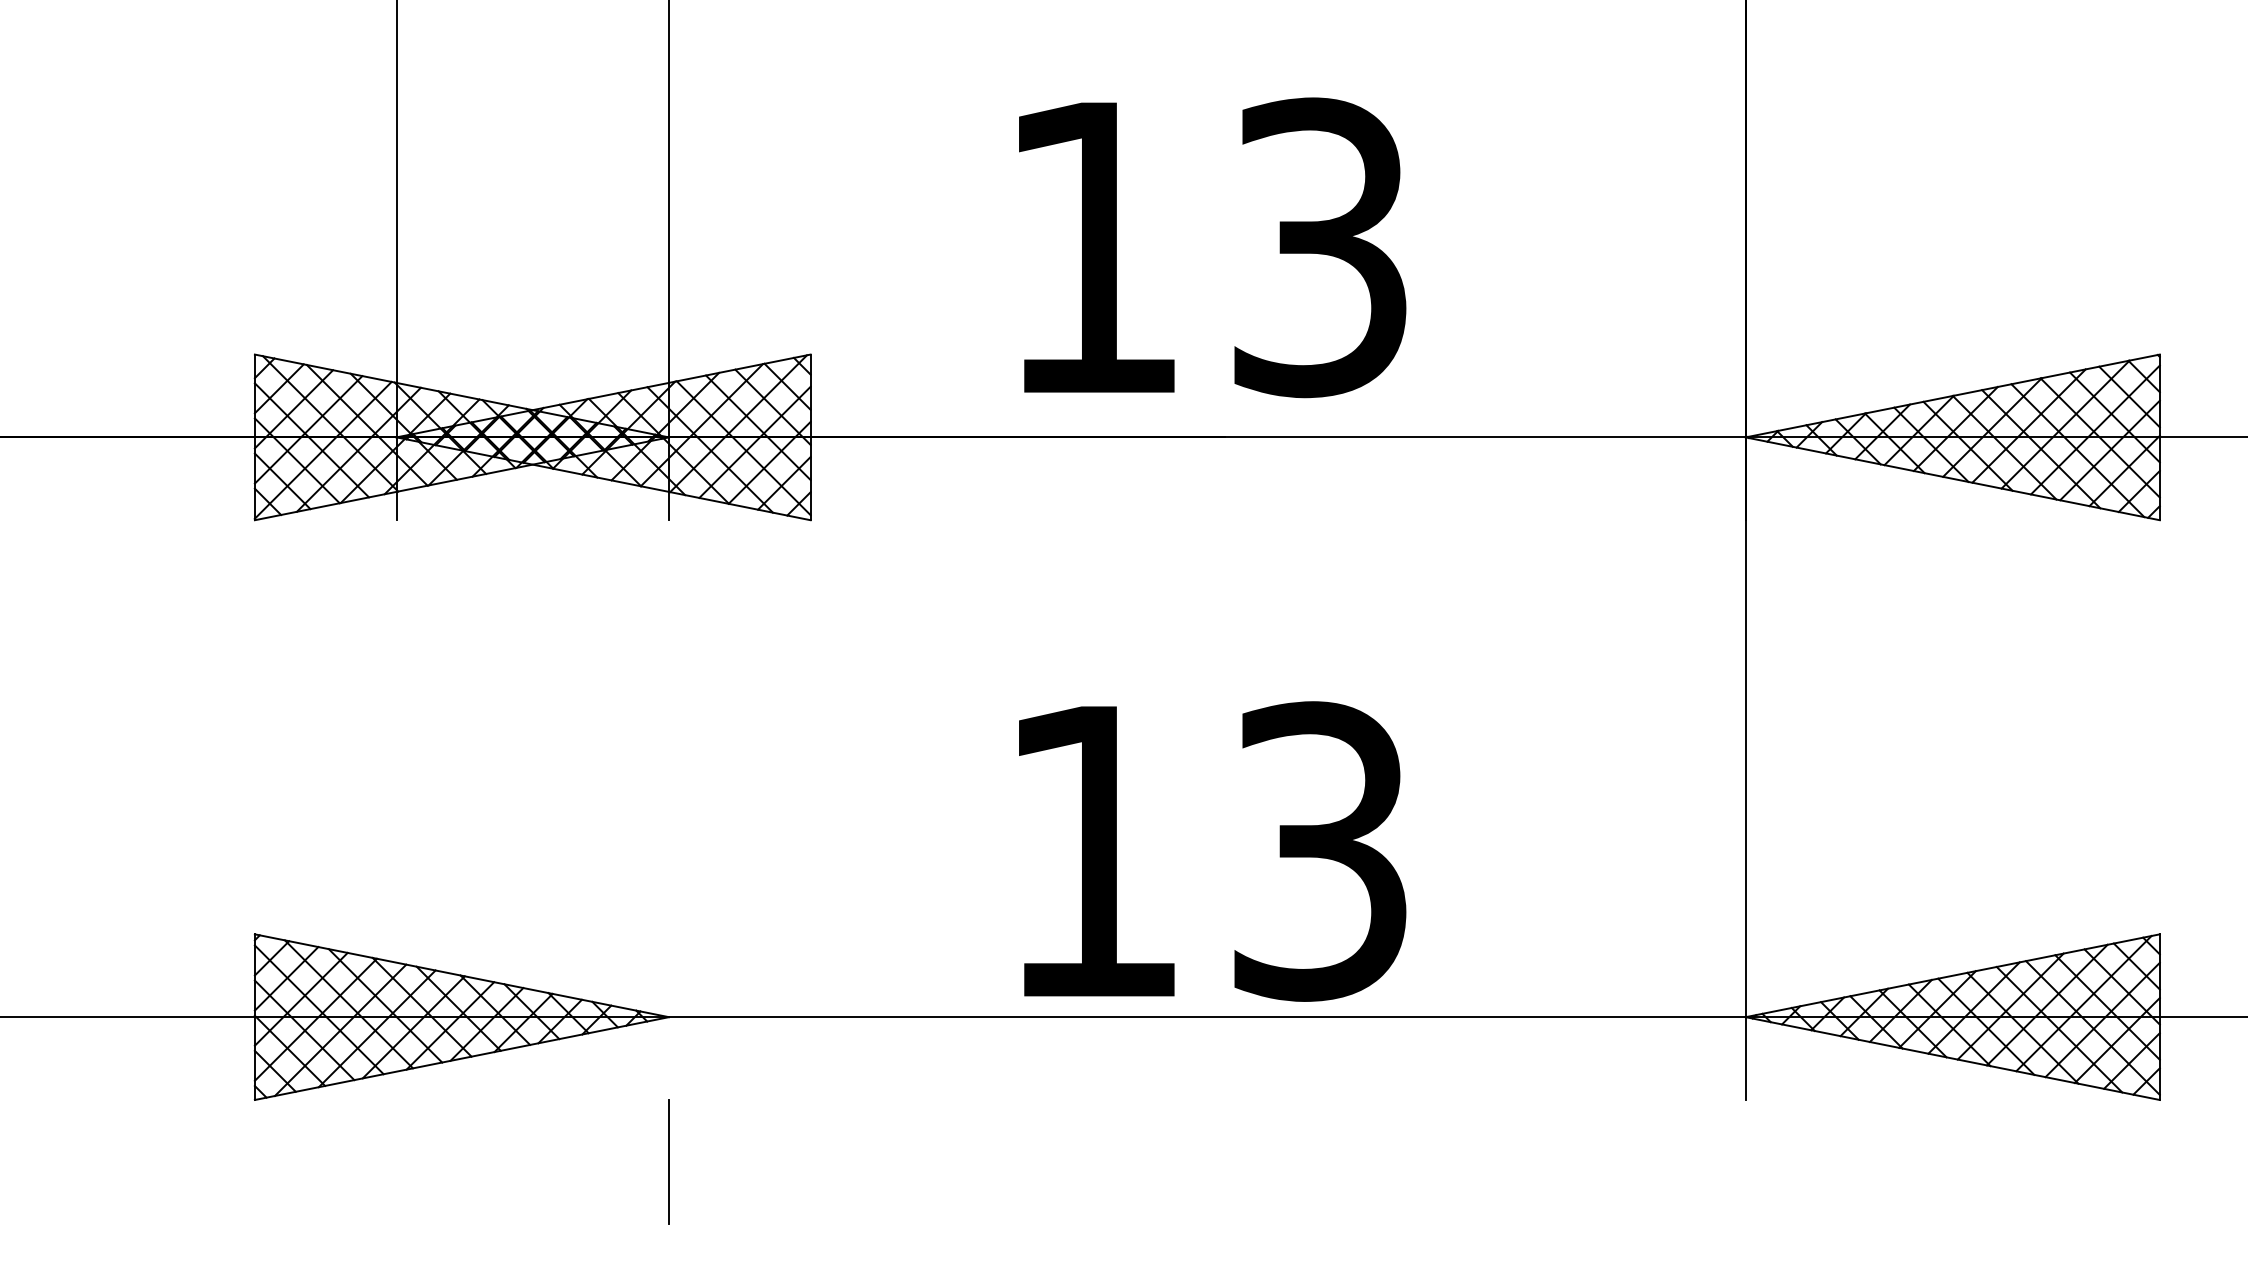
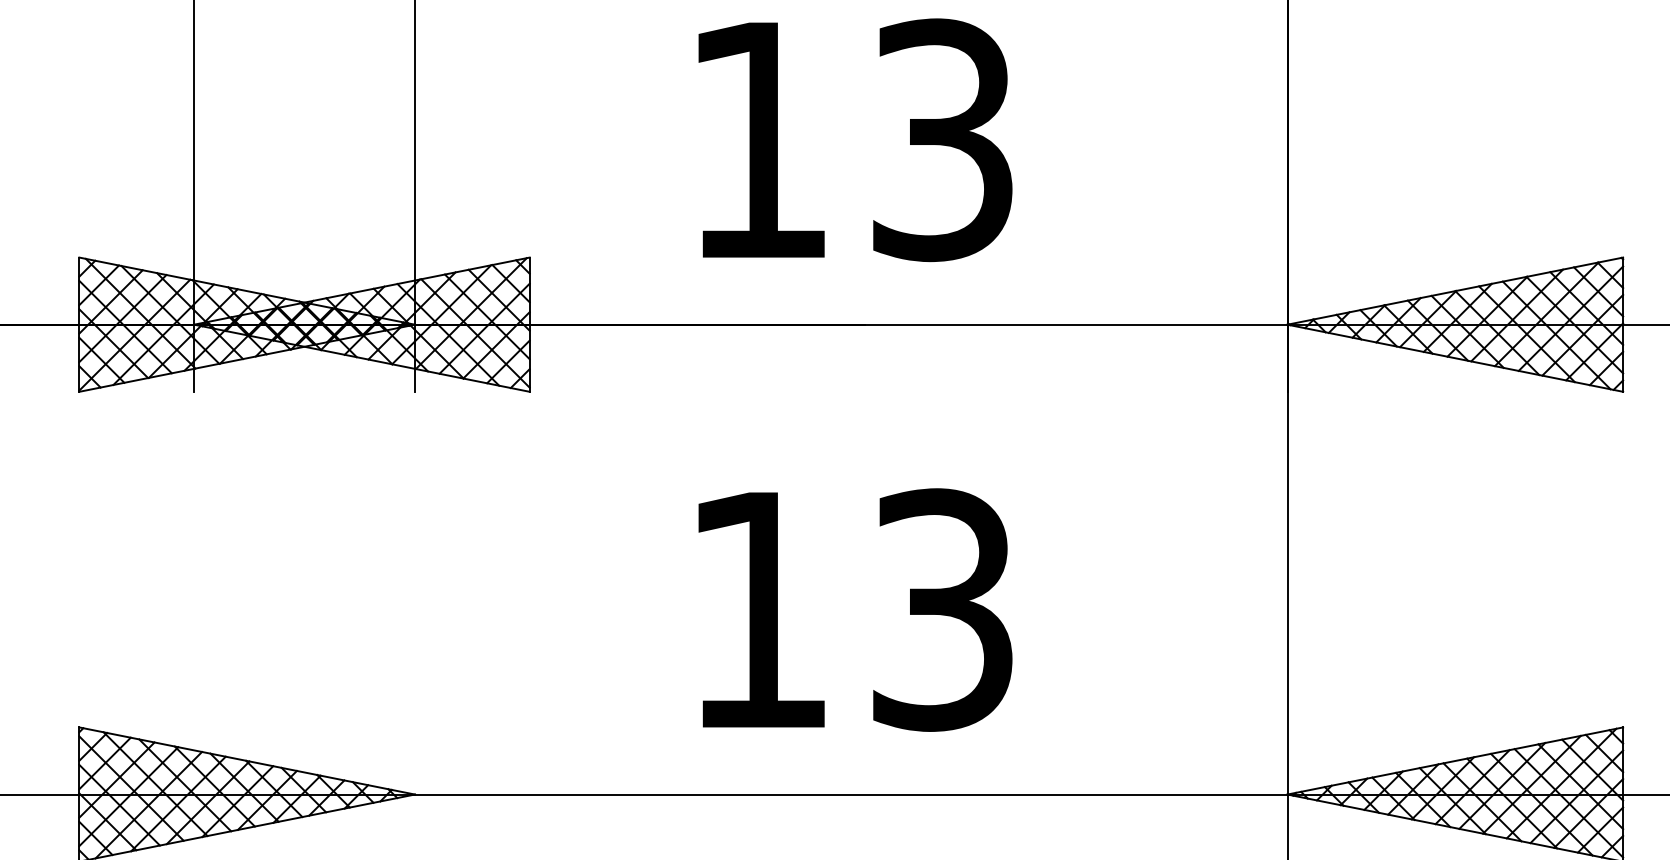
text: (1212, 247) -> (855, 140), moved
text: (1212, 851) -> (855, 610), moved

